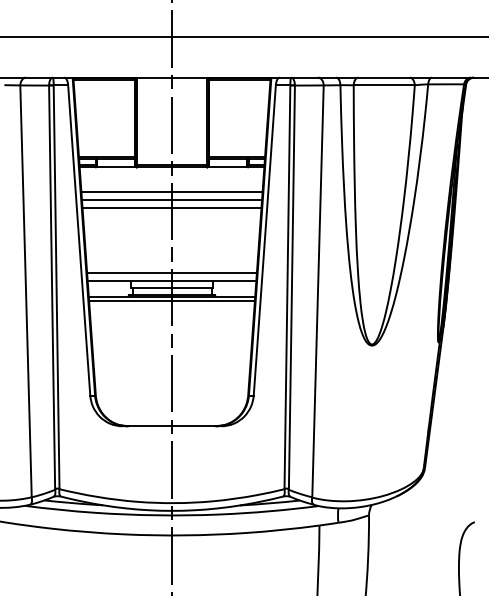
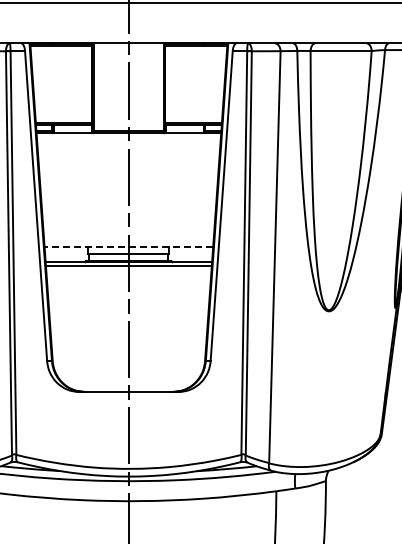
line: (171, 191) -> (128, 157), removed
line: (171, 199) -> (128, 165), removed
line: (171, 208) -> (128, 174), removed
line: (171, 272) -> (128, 238), removed
line: (171, 280) -> (128, 246), solid -> dashed

